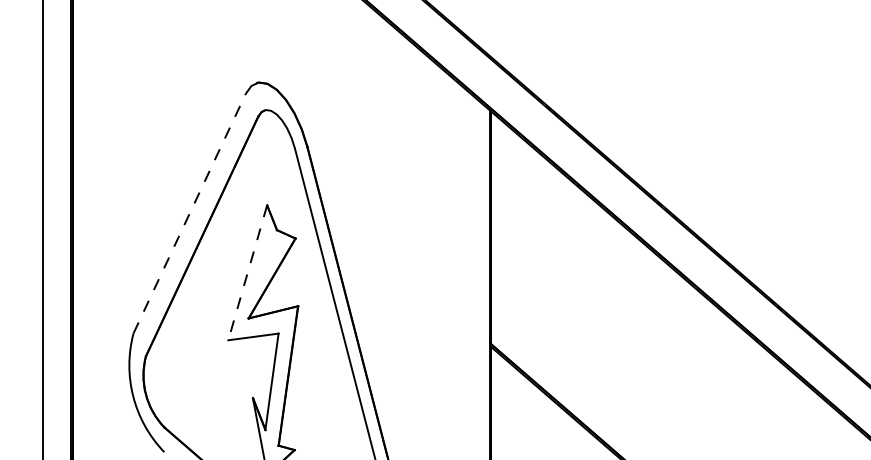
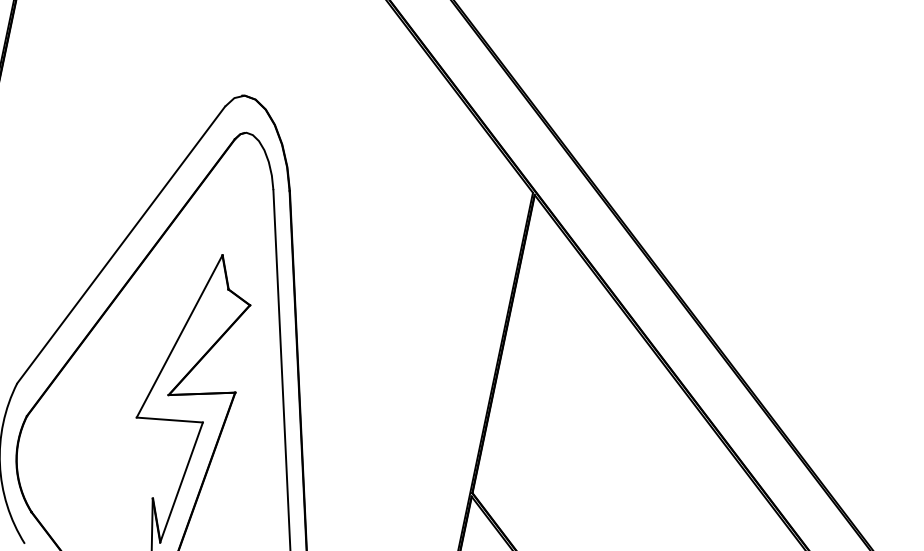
line: (189, 213) -> (120, 244), dashed -> solid
line: (247, 273) -> (179, 337), dashed -> solid

